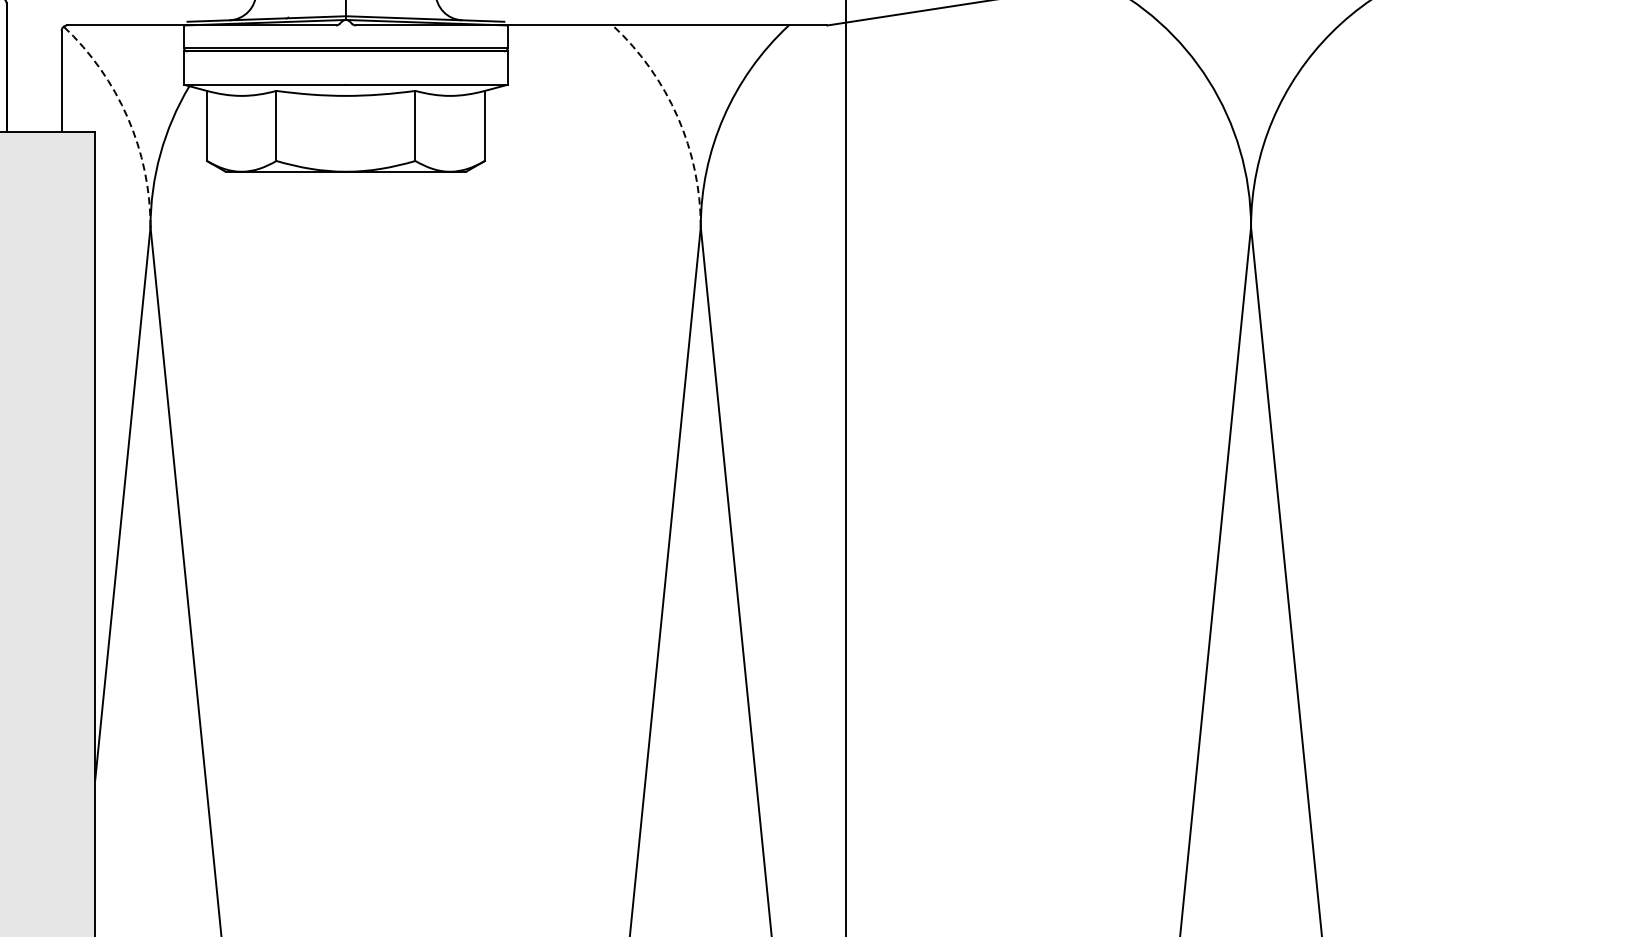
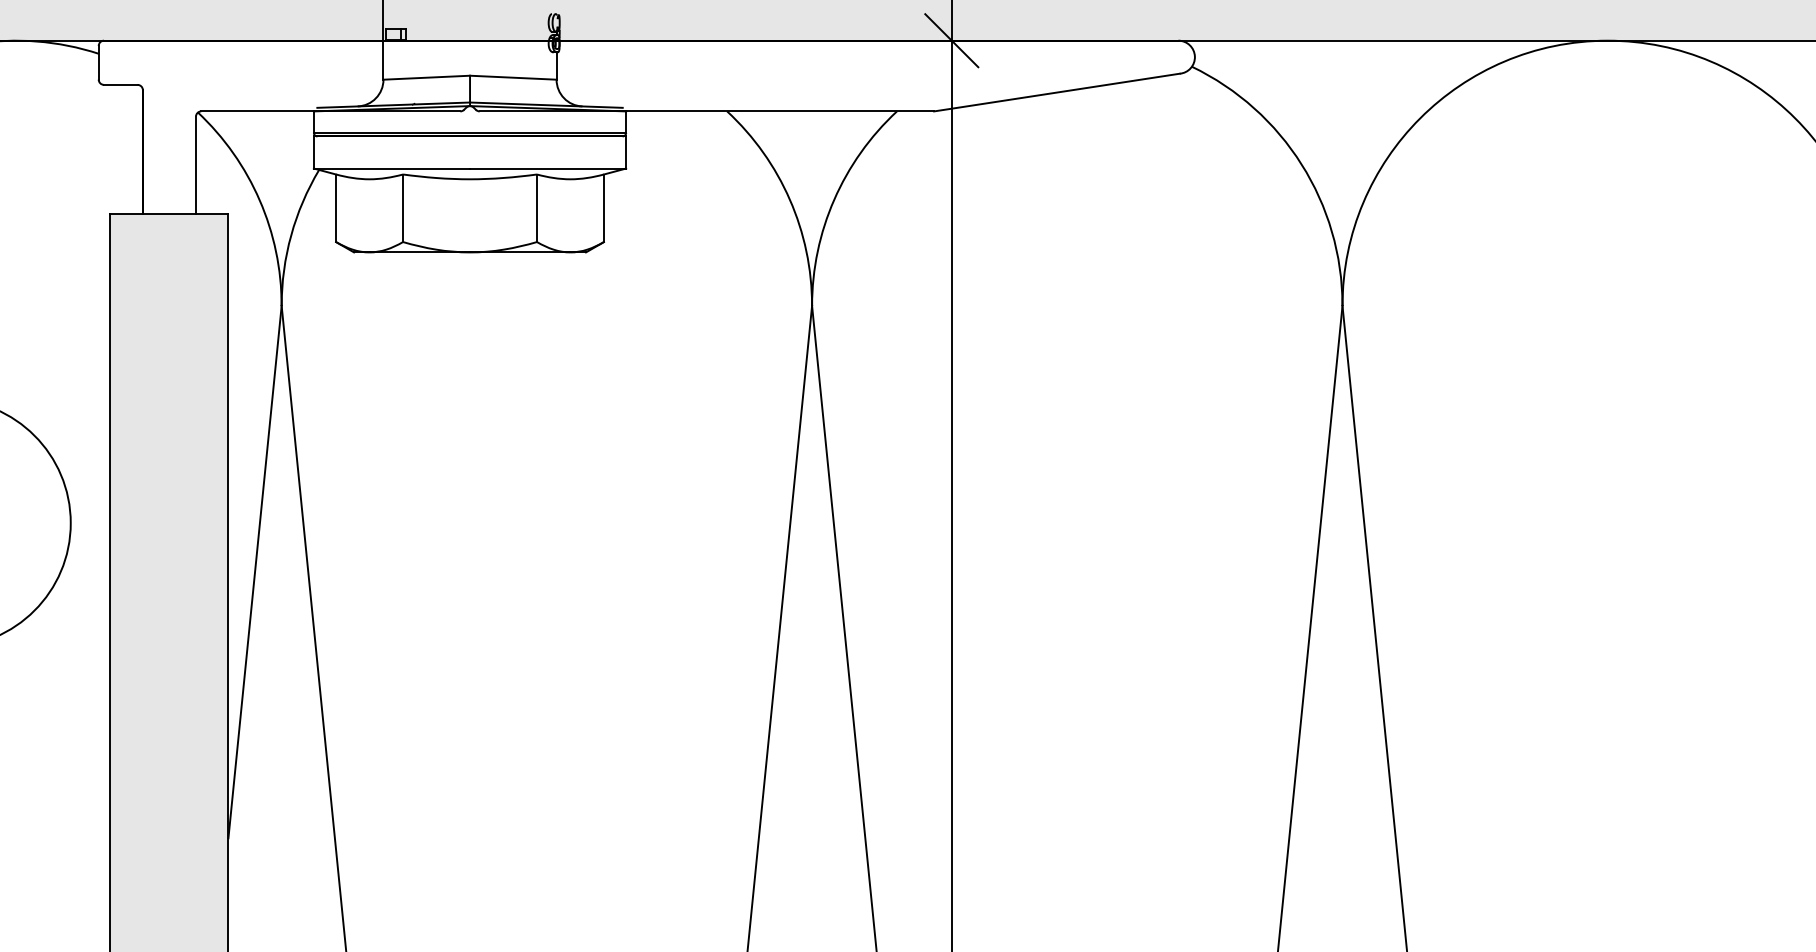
arc: (677, 116) -> (789, 199), dashed -> solid
arc: (127, 117) -> (259, 200), dashed -> solid

